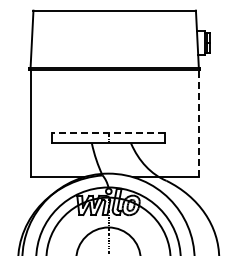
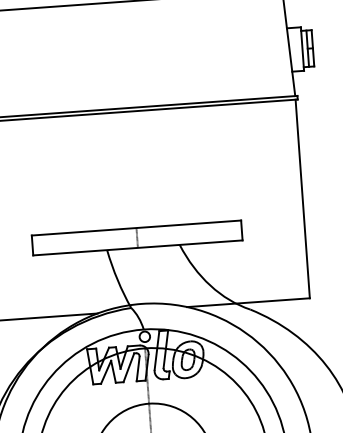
line: (198, 123) -> (302, 199), dashed -> solid
line: (107, 132) -> (134, 227), dashed -> solid

